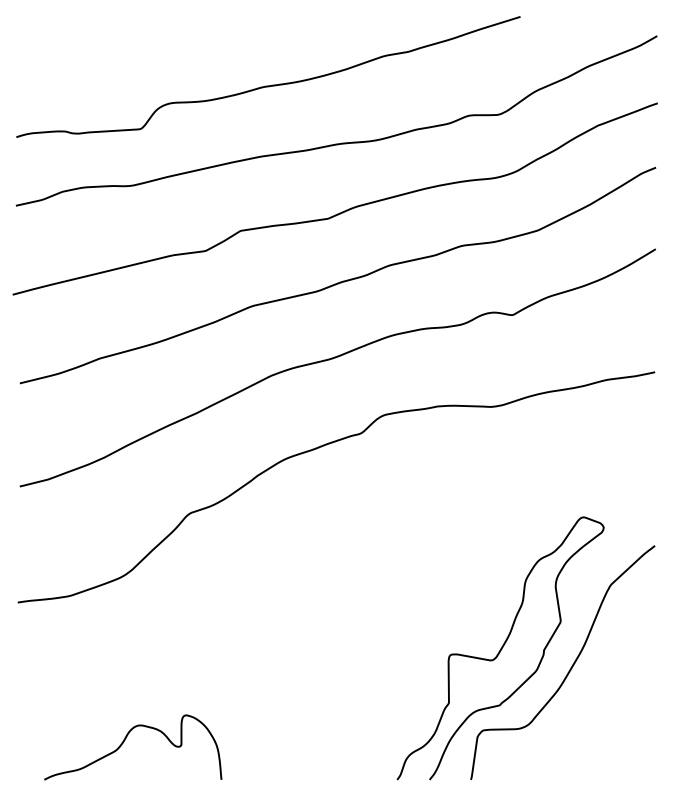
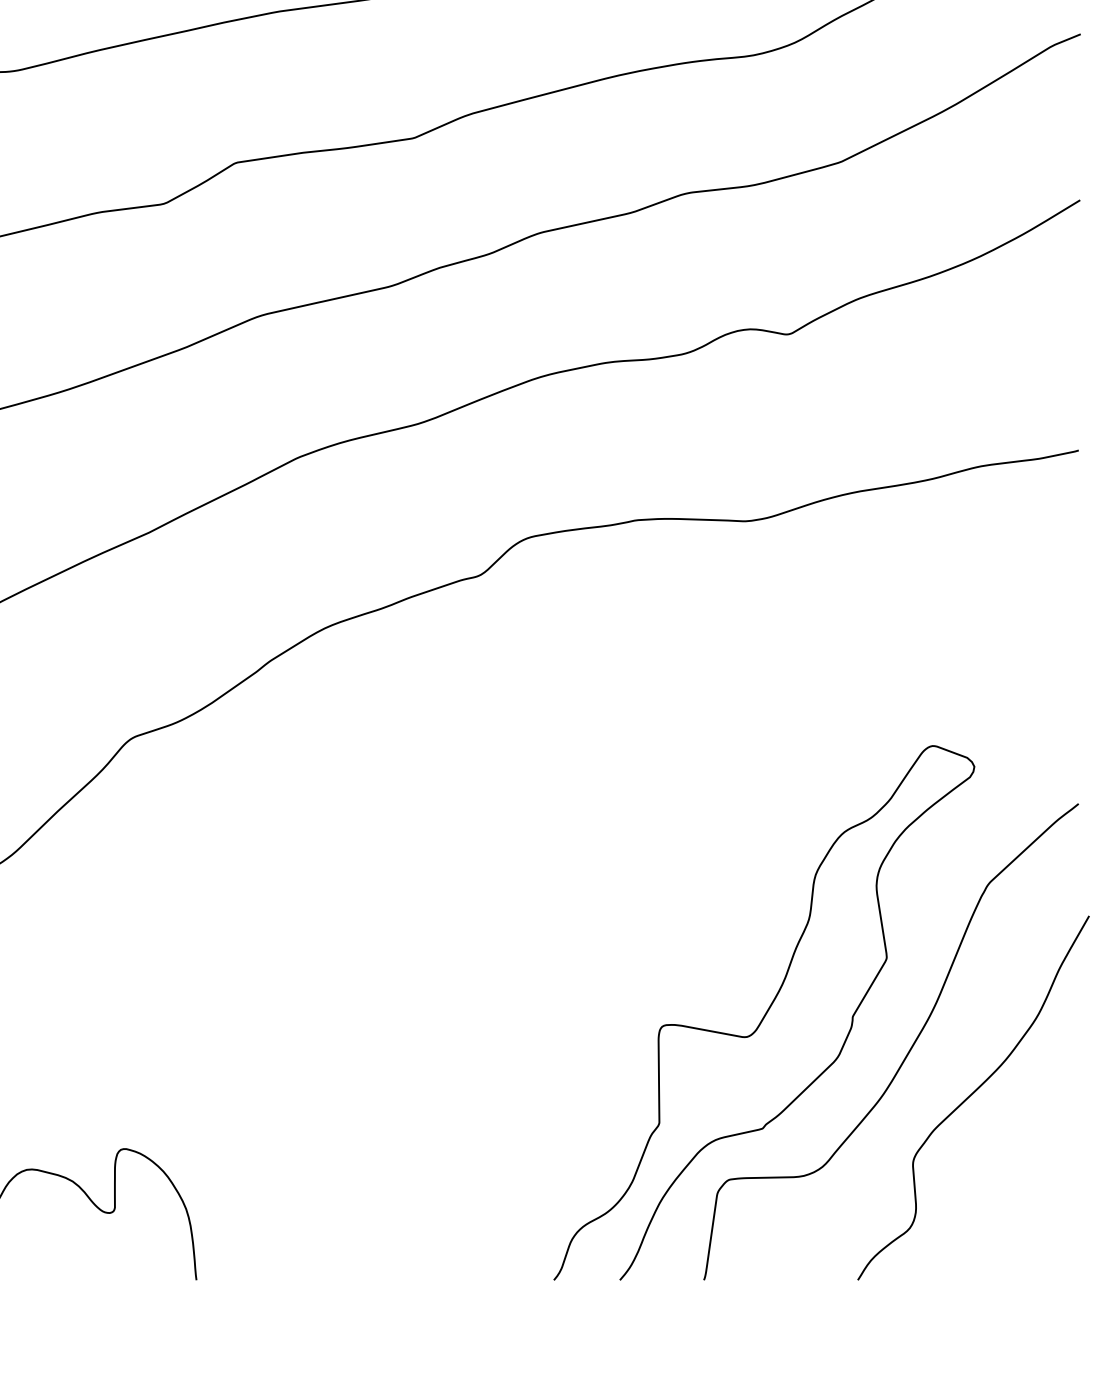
curve: (602, 689) -> (971, 1096), added

